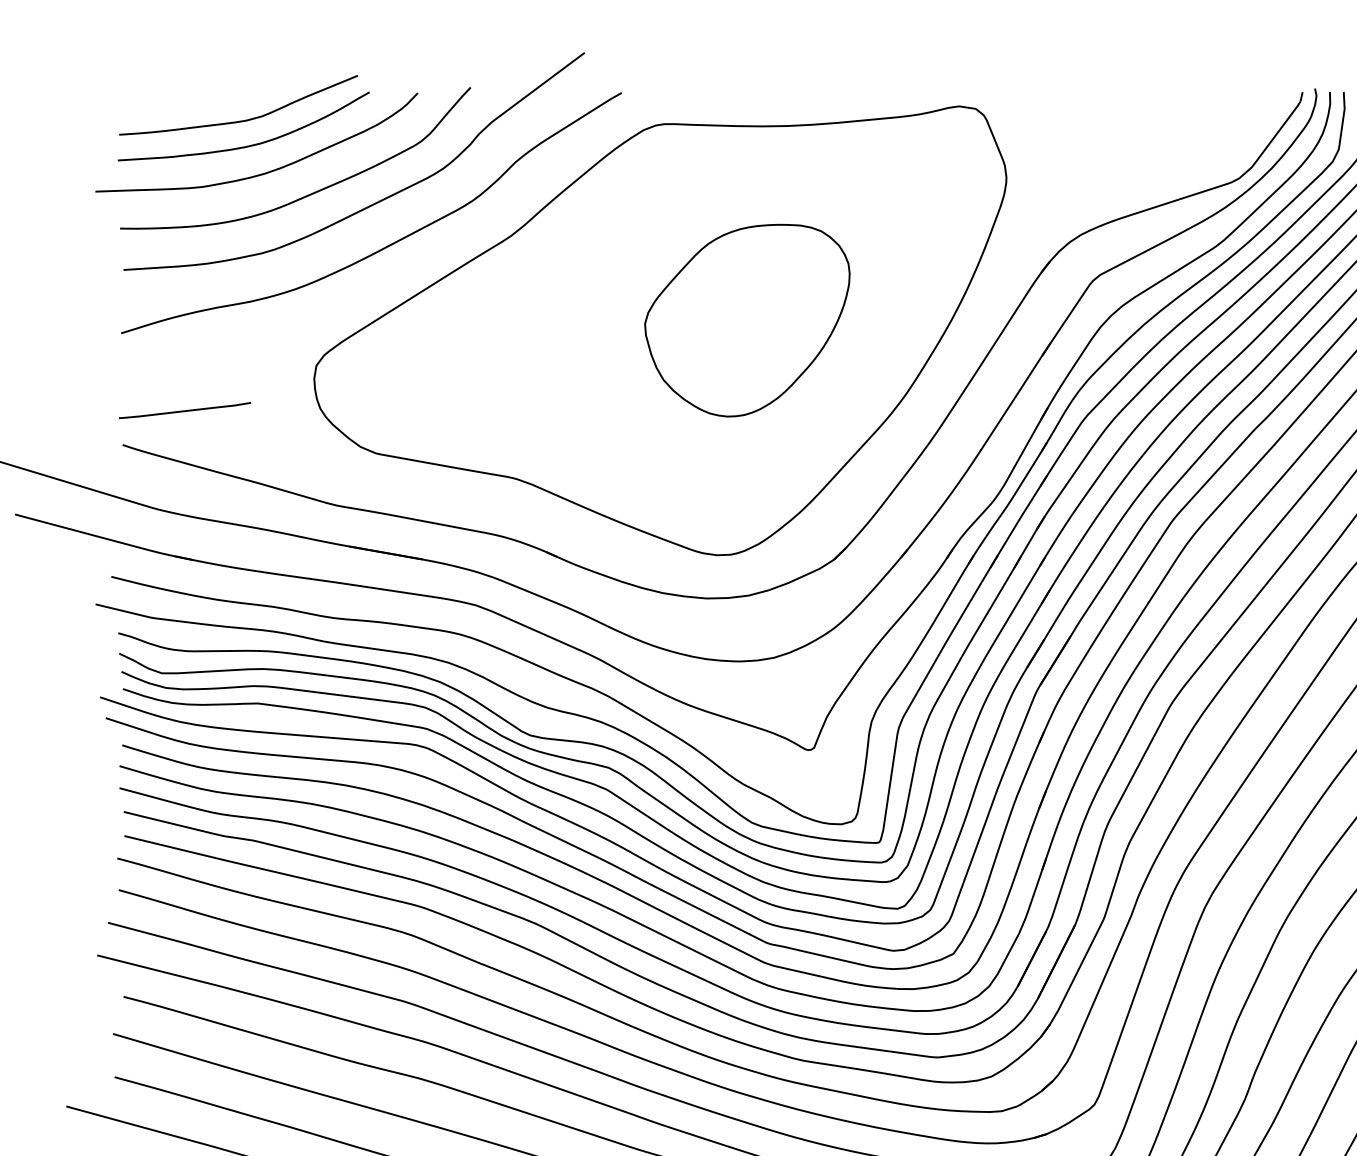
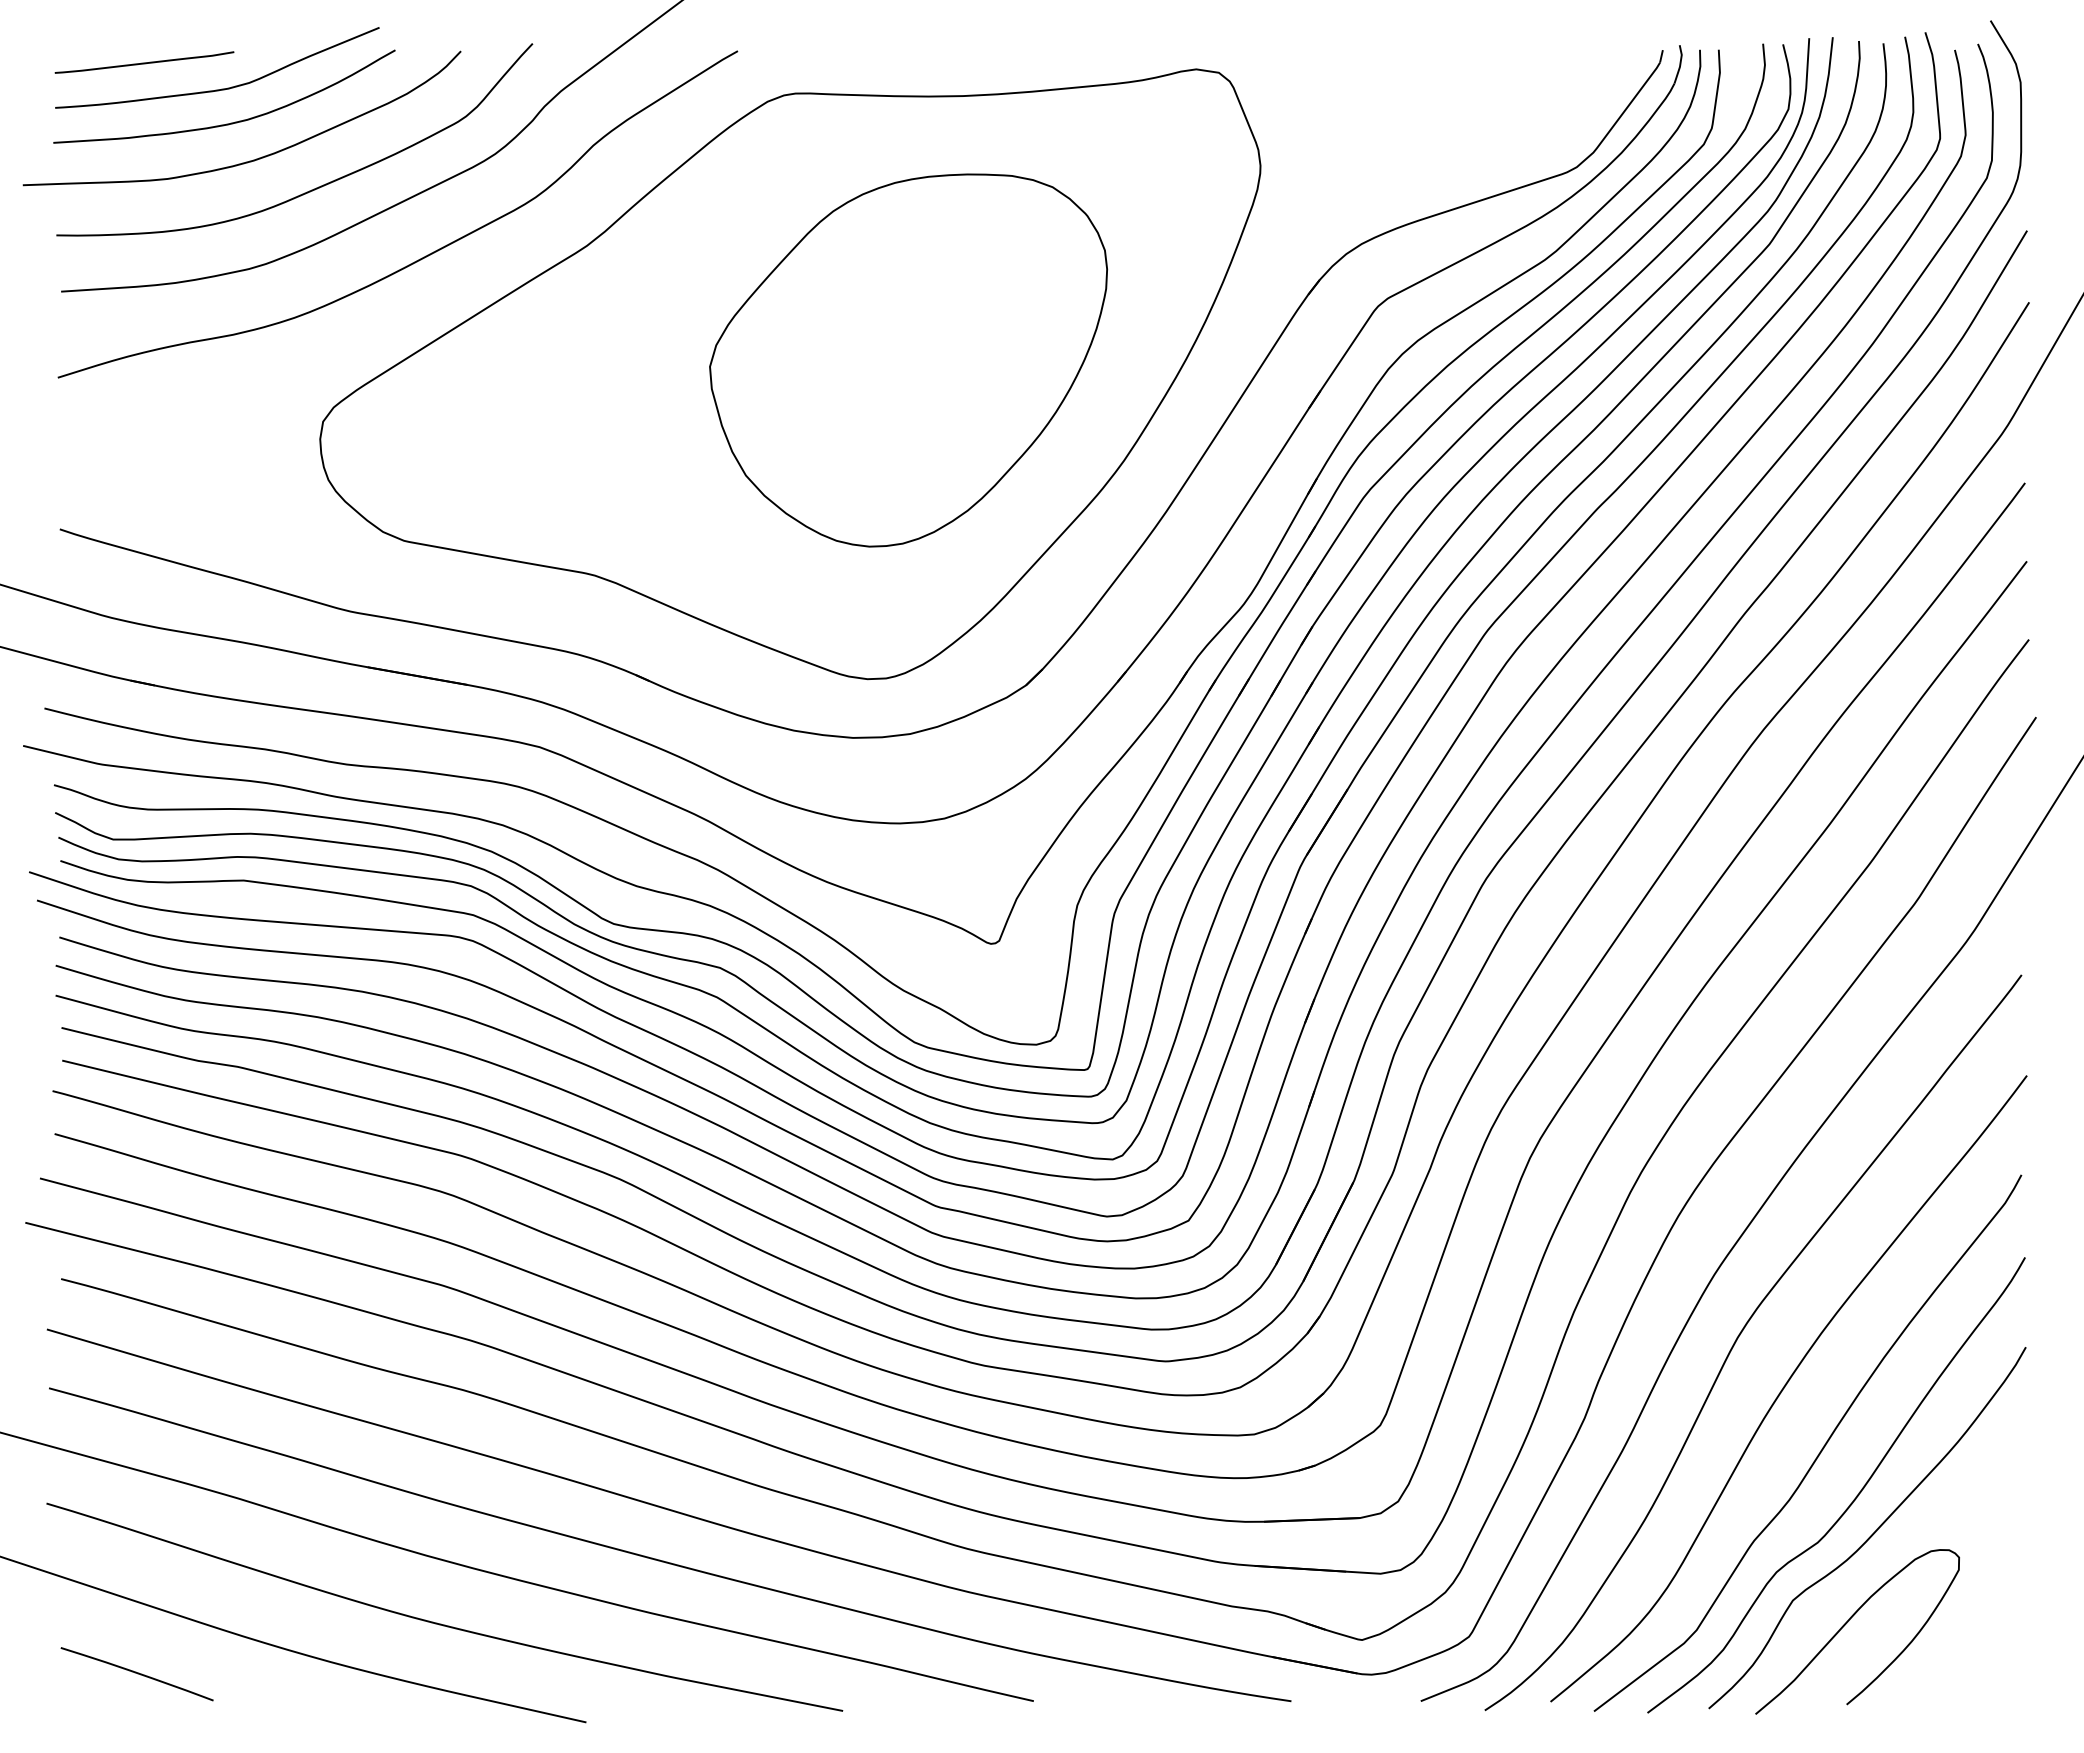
part: (747, 320) -> (908, 360), size x1.43
line: (184, 410) -> (144, 62), moved

